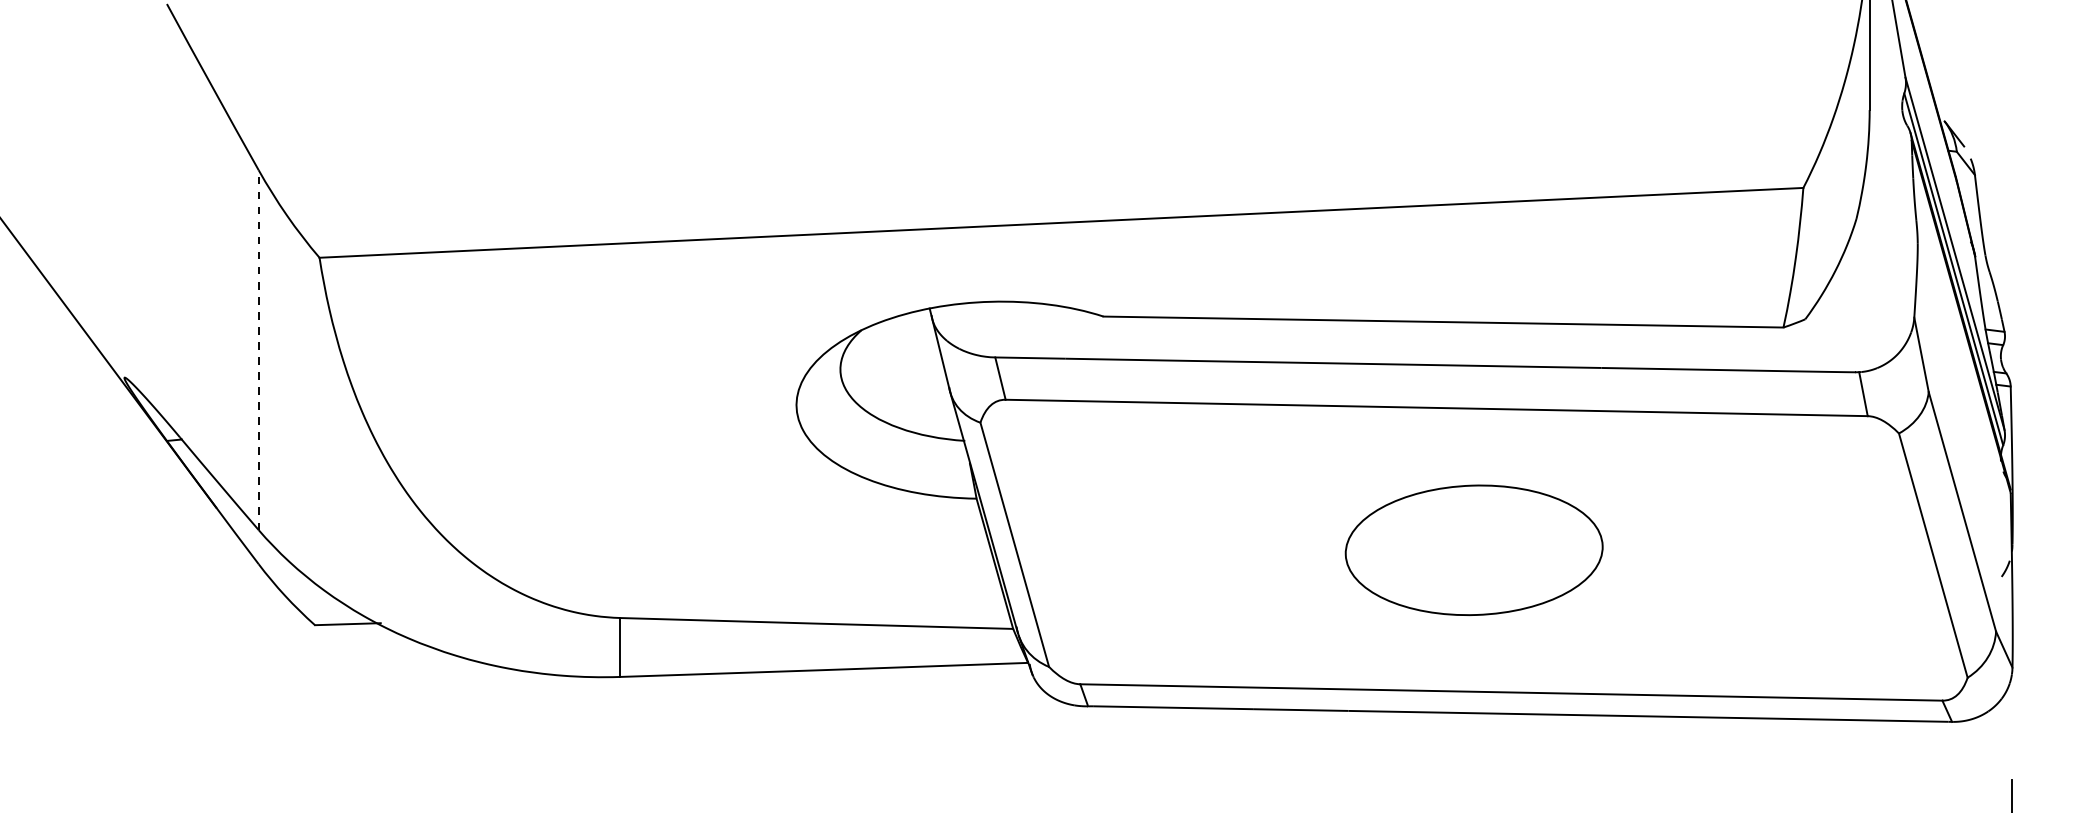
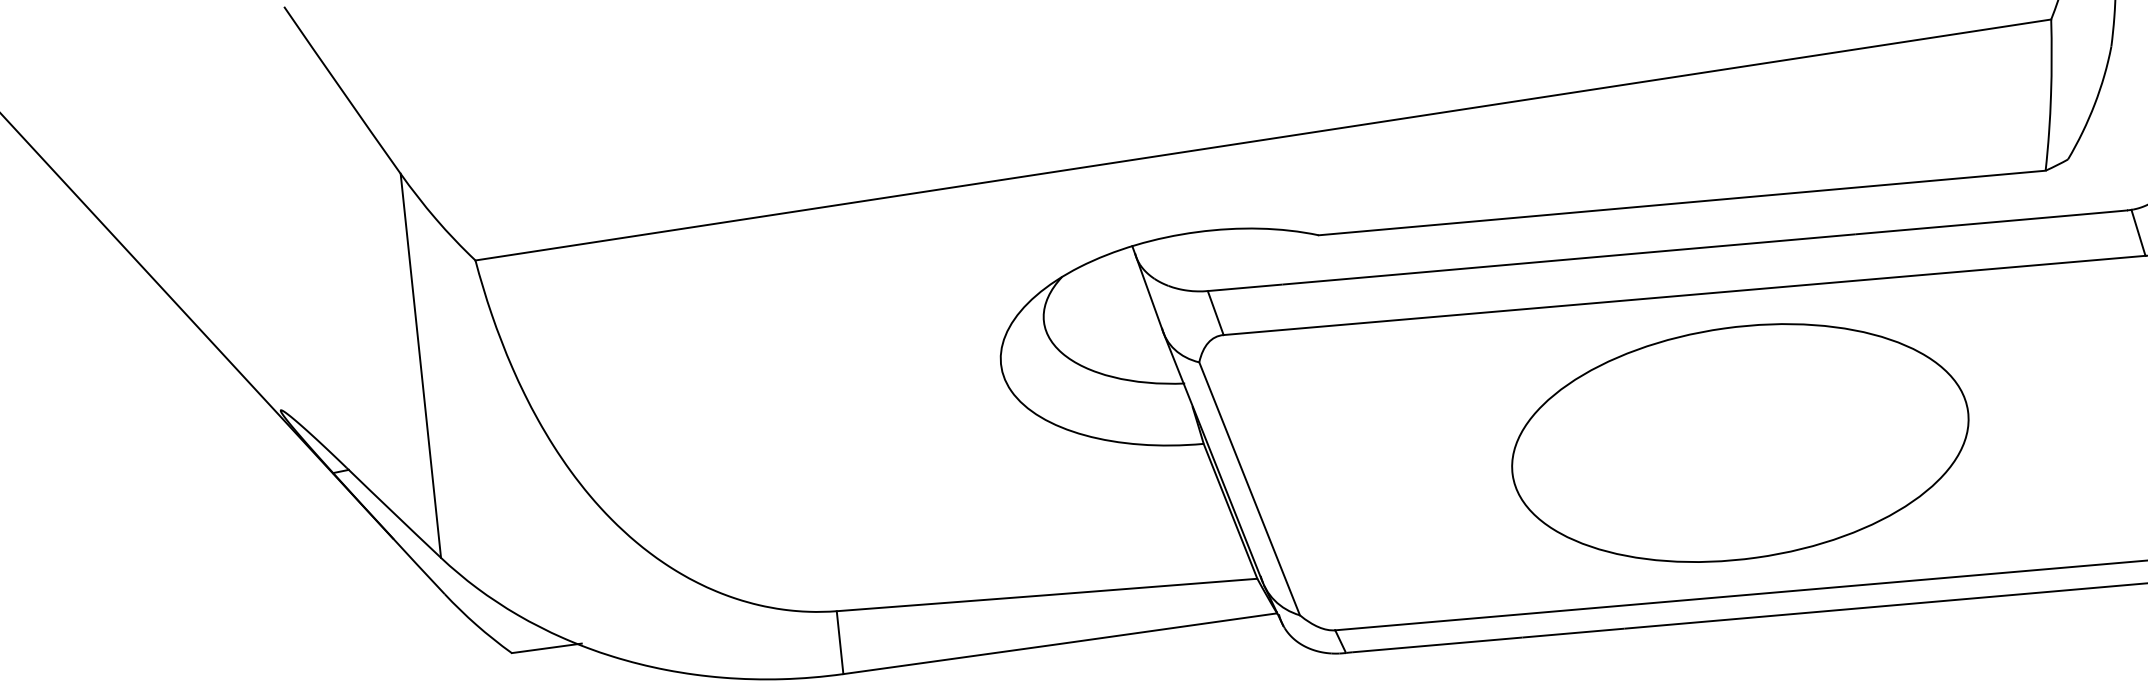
line: (258, 350) -> (420, 366), dashed -> solid
part: (1474, 550) -> (1740, 443), size x1.67

